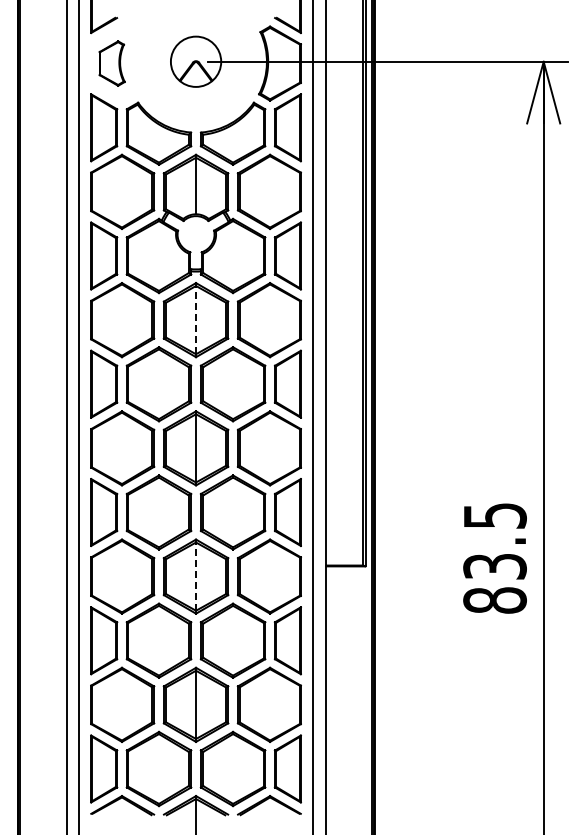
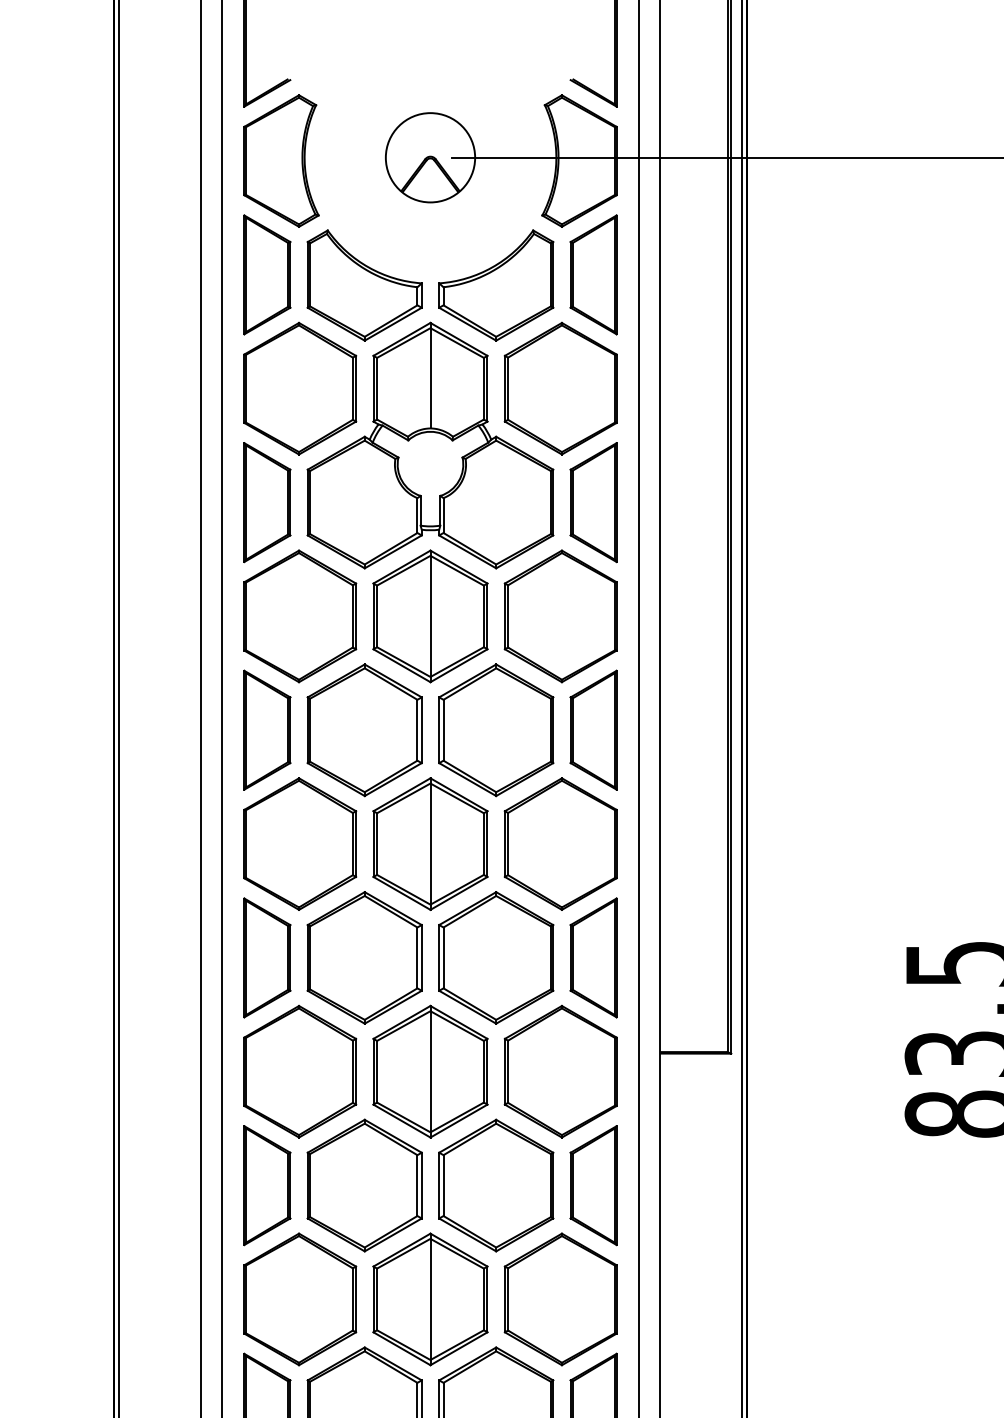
part: (112, 63) -> (282, 160), size x1.67
line: (196, 319) -> (431, 615), dashed -> solid
line: (196, 576) -> (431, 1071), dashed -> solid

